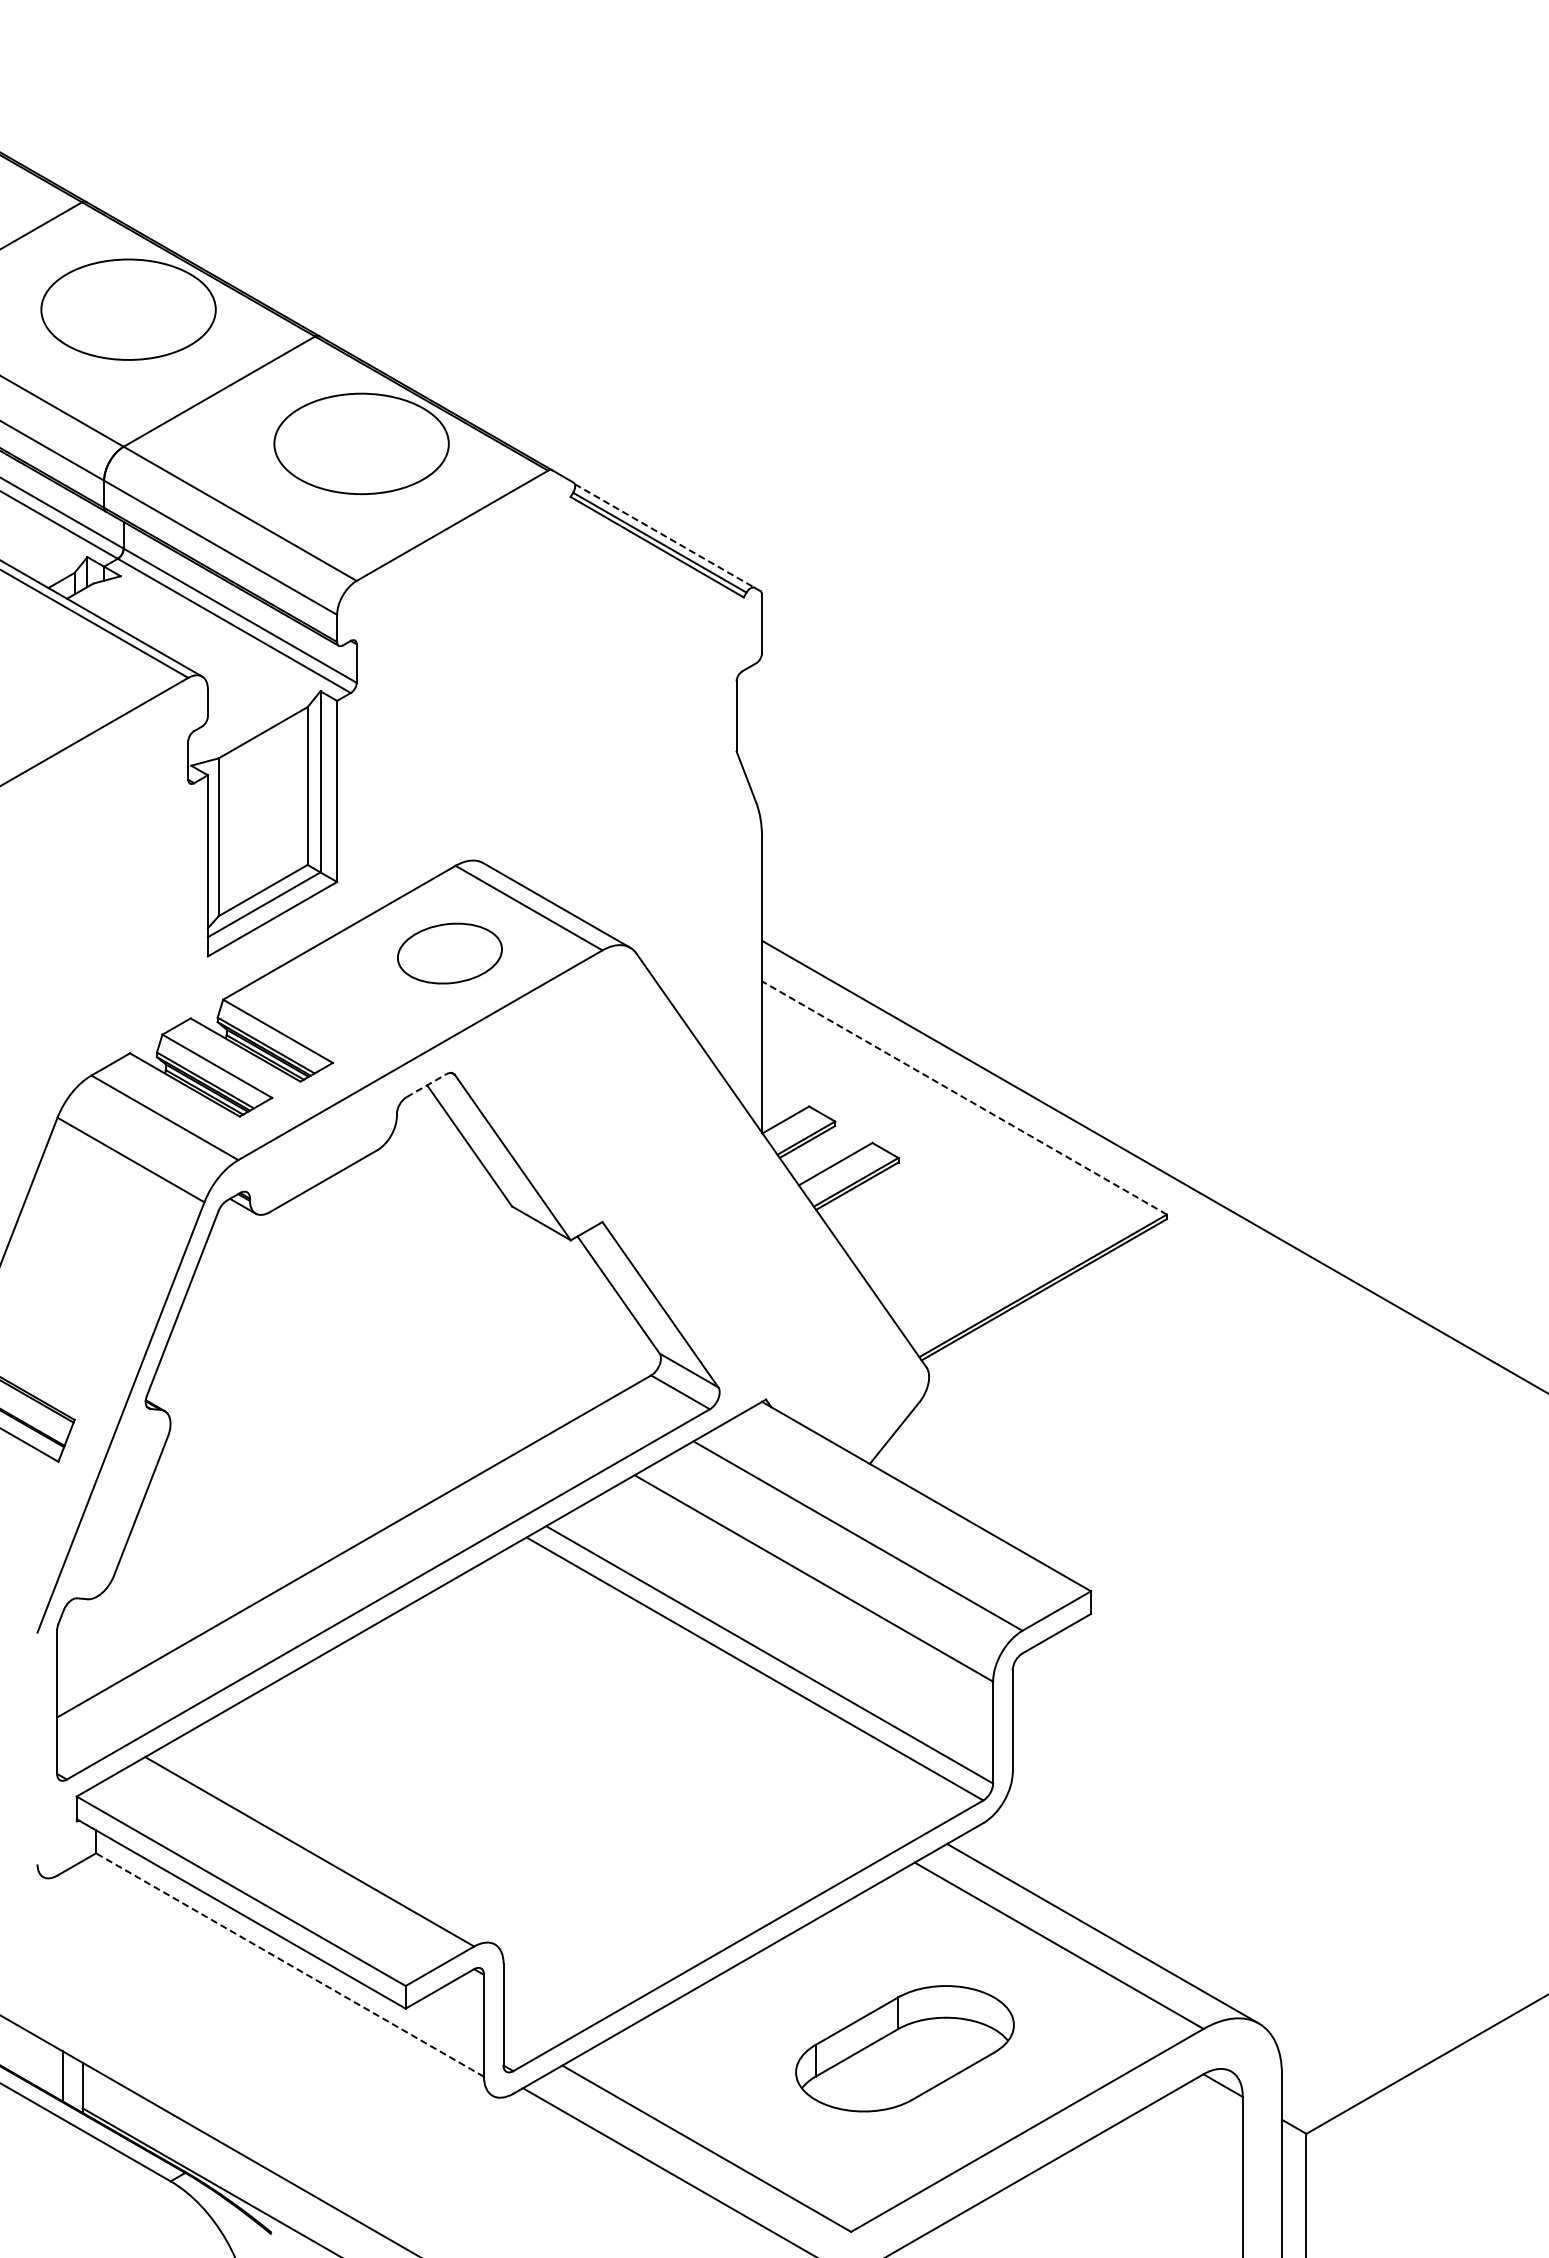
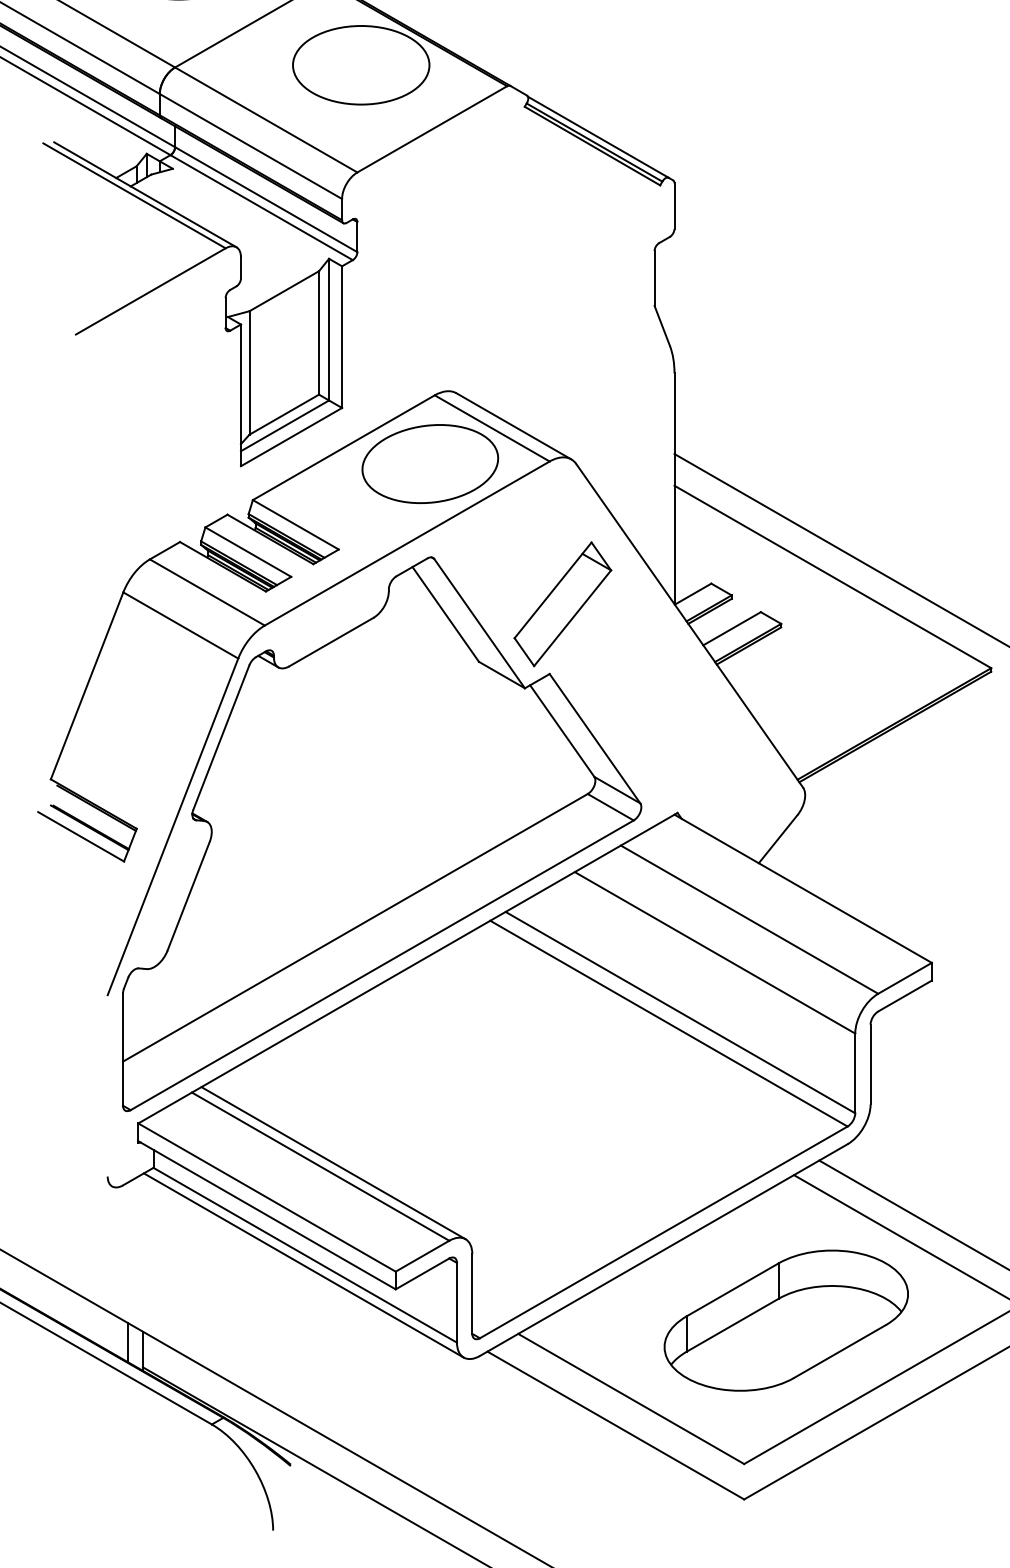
line: (664, 535) -> (598, 136), dashed -> solid
part: (449, 953) -> (429, 463), size x1.67
line: (426, 1085) -> (411, 567), dashed -> solid
line: (964, 1097) -> (832, 576), dashed -> solid
part: (619, 1132) -> (562, 603), added
line: (325, 1847) -> (332, 1163), added
line: (290, 1965) -> (305, 1255), dashed -> solid
line: (287, 1977) -> (303, 1265), added
part: (904, 2048) -> (785, 1320), size x1.43

